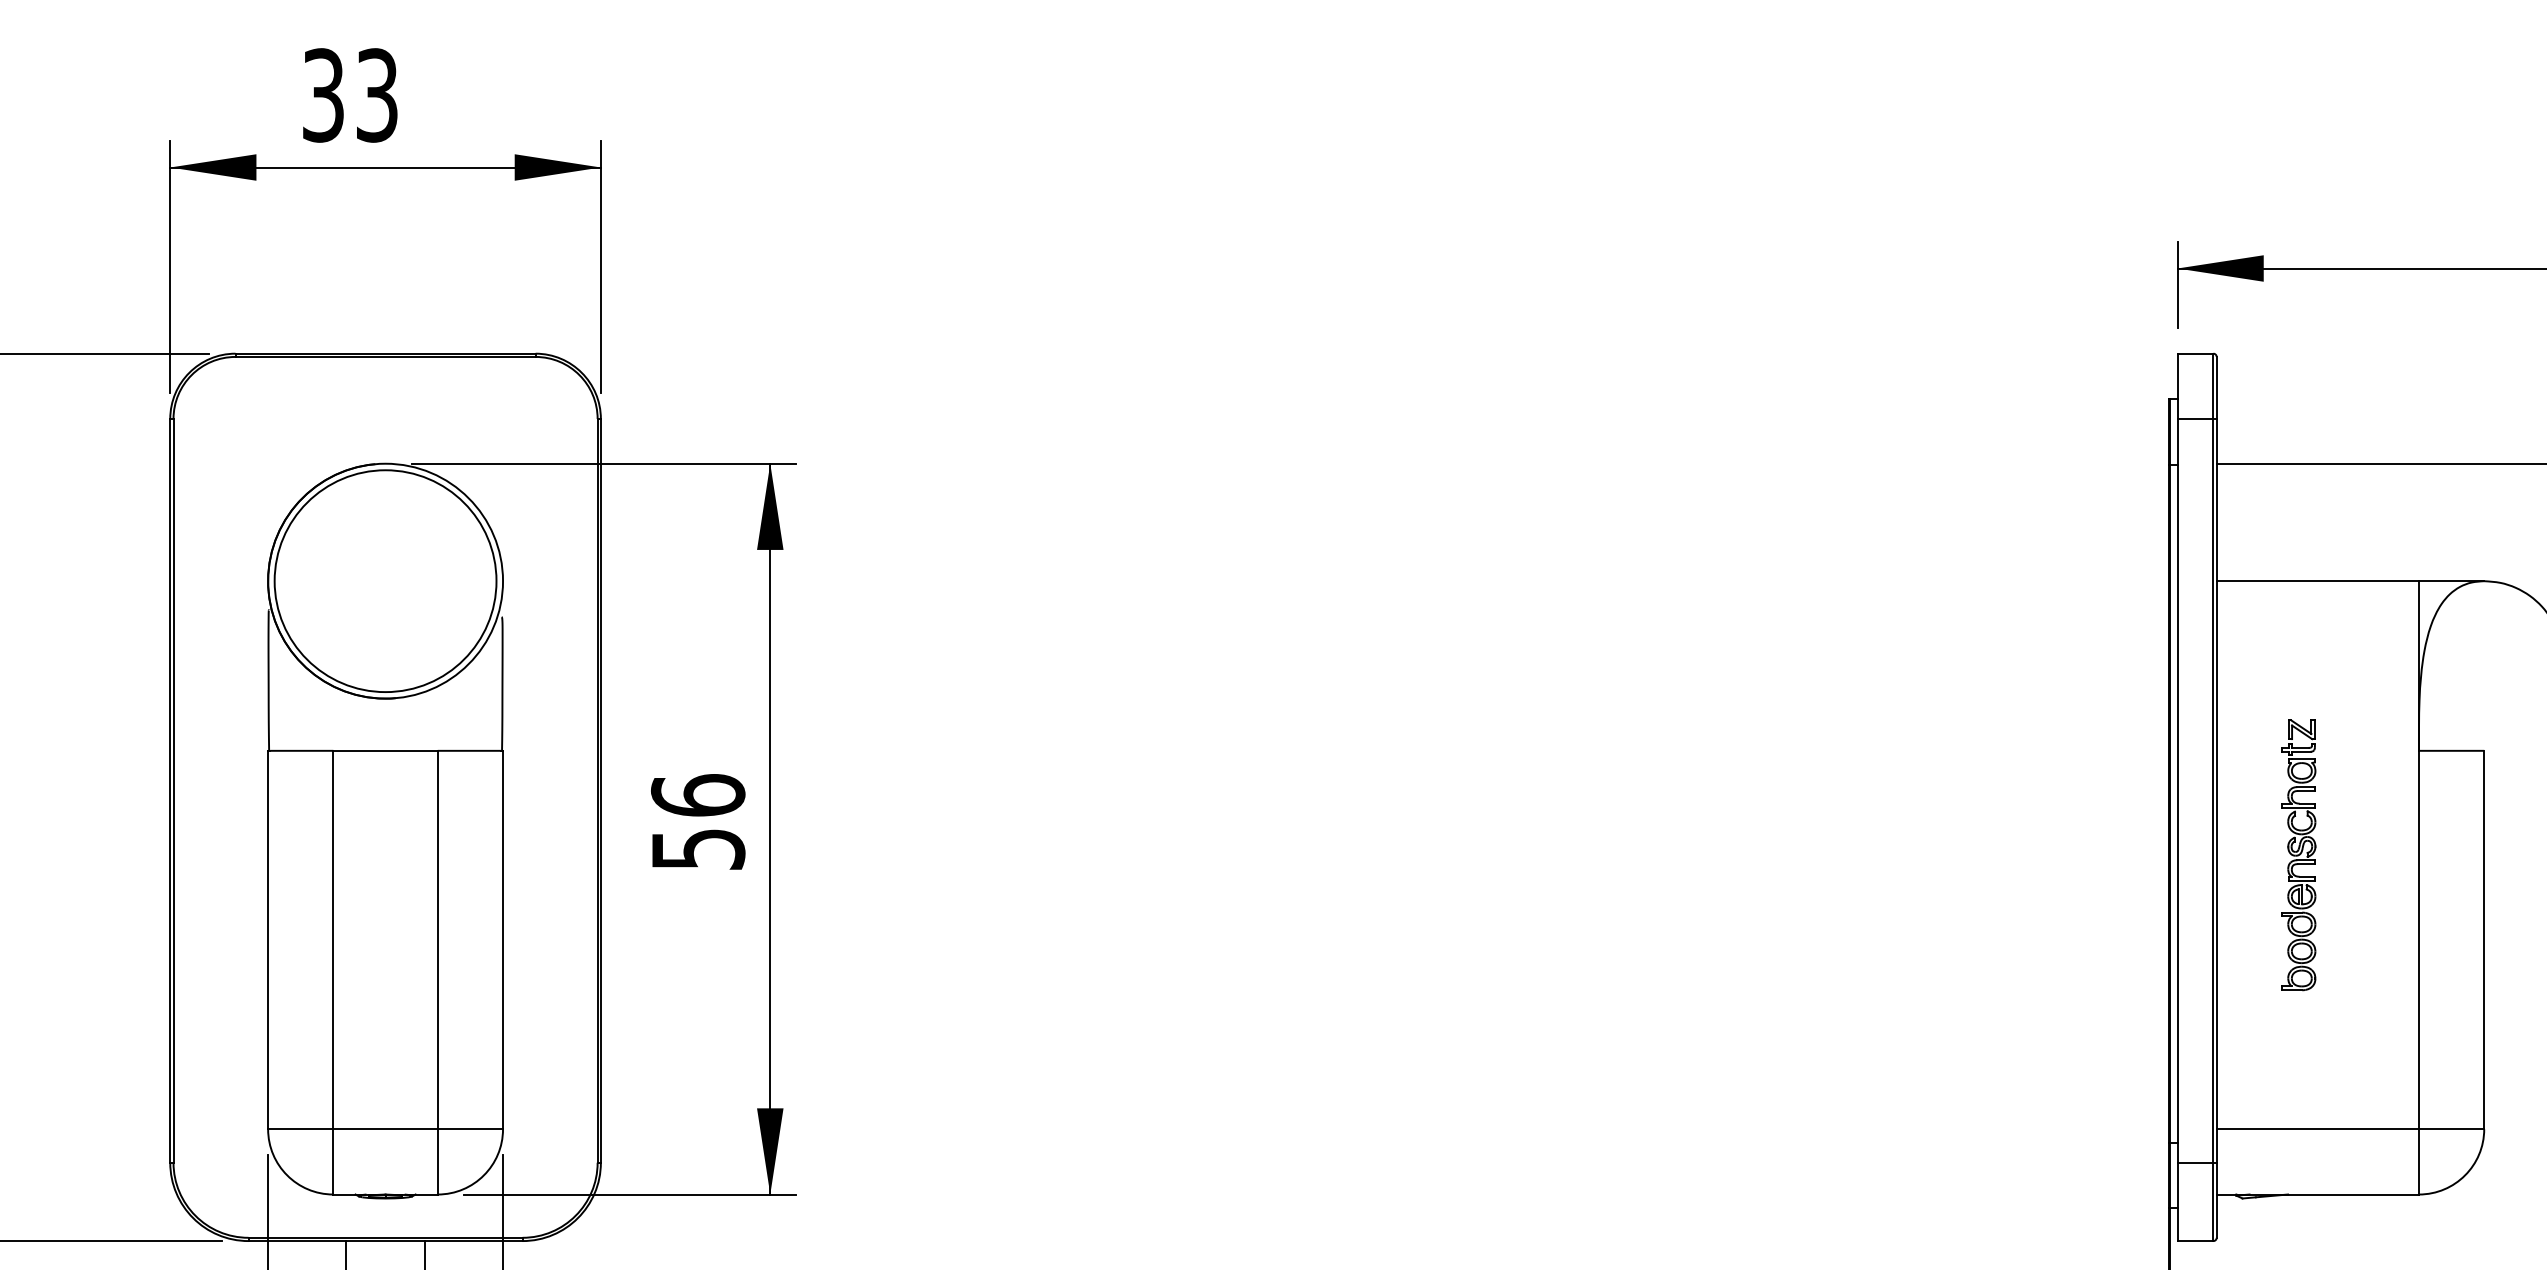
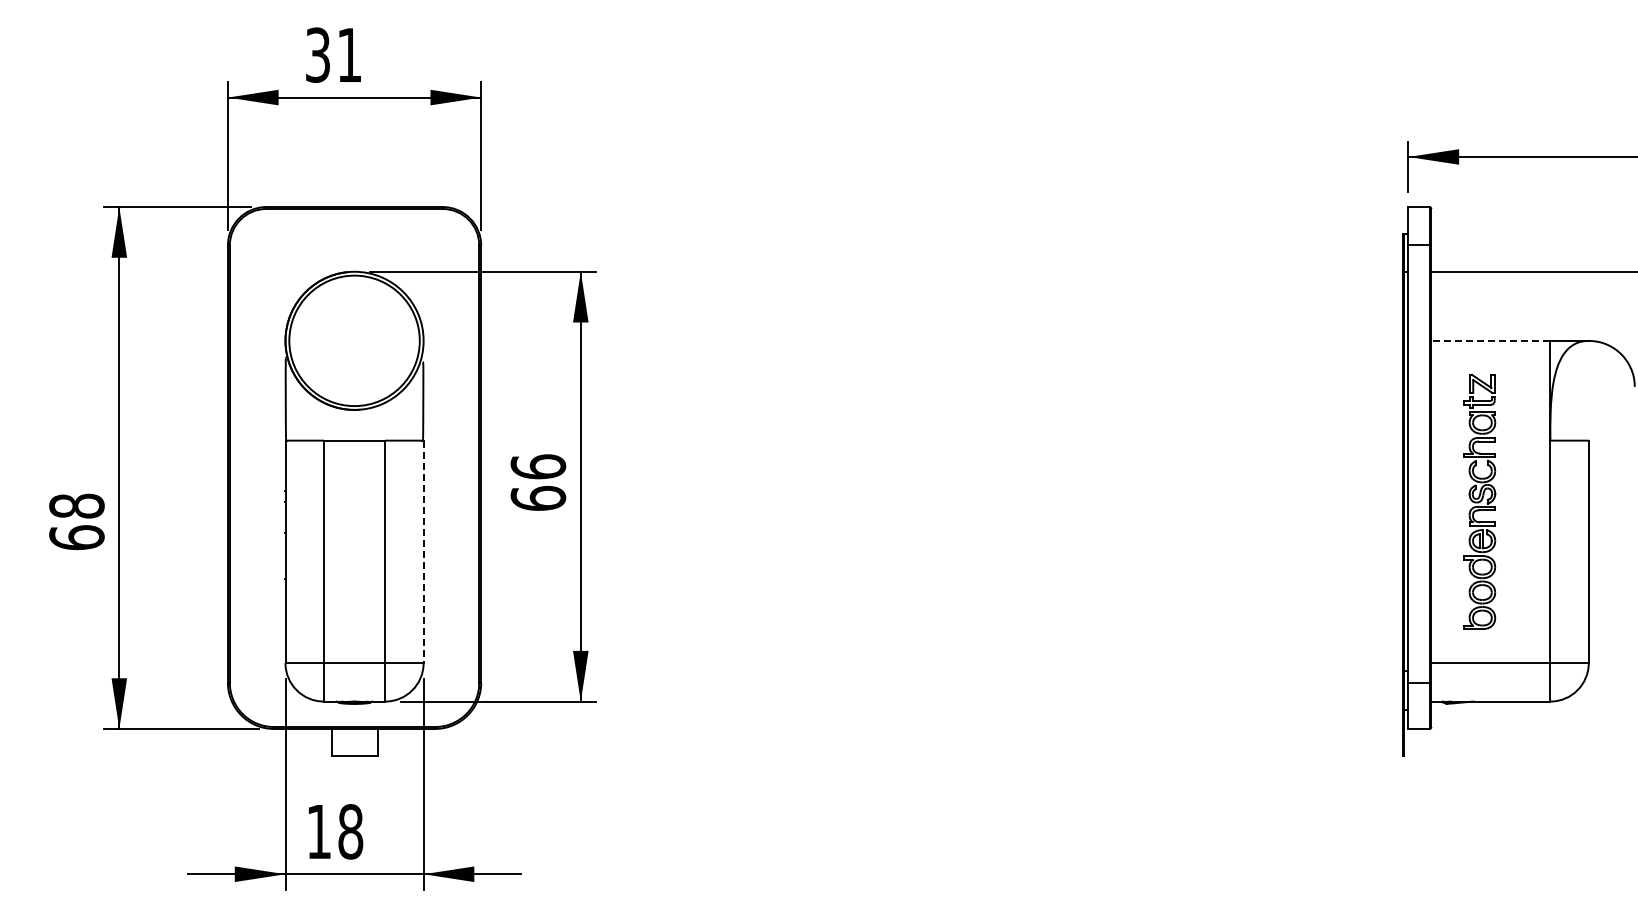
text: (376, 94) -> (349, 54), 33 -> 31
line: (2317, 580) -> (1490, 340), solid -> dashed
text: (698, 847) -> (538, 497), 56 -> 66
part: (2298, 854) -> (1479, 501), size x1.6
line: (502, 941) -> (423, 552), solid -> dashed

